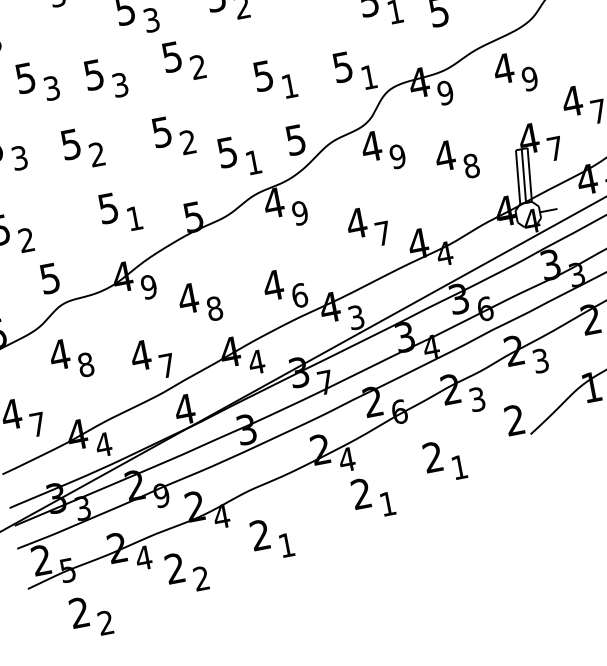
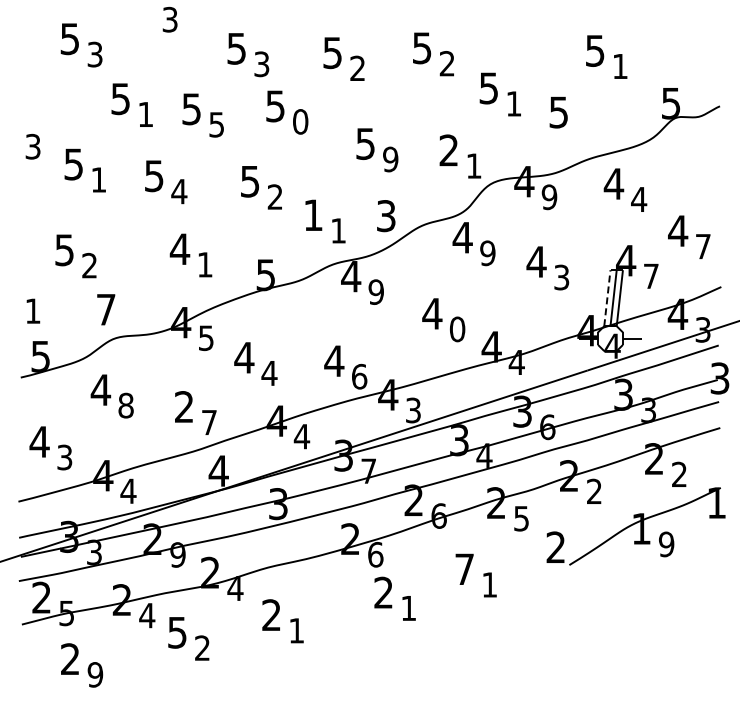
text: (198, 66) -> (300, 121), 2 -> 0
text: (342, 67) -> (448, 150), 5 -> 2
text: (530, 78) -> (639, 199), 9 -> 4
text: (121, 84) -> (217, 124), 3 -> 5
text: (289, 86) -> (390, 159), 1 -> 9
text: (51, 88) -> (145, 114), 3 -> 1
text: (295, 139) -> (386, 215), 5 -> 3
text: (227, 152) -> (313, 215), 5 -> 1
text: (97, 154) -> (179, 191), 2 -> 4
text: (19, 157) -> (98, 179), 3 -> 1
text: (471, 166) -> (561, 277), 8 -> 3
line: (518, 176) -> (607, 297), solid -> dashed
text: (107, 208) -> (179, 249), 5 -> 4
text: (383, 233) -> (457, 329), 7 -> 0
text: (50, 278) -> (106, 309), 5 -> 7
text: (148, 286) -> (205, 337), 9 -> 5
text: (214, 308) -> (269, 373), 8 -> 4
text: (140, 355) -> (184, 406), 4 -> 2
text: (540, 360) -> (594, 491), 3 -> 2
text: (477, 398) -> (521, 517), 3 -> 5
text: (37, 424) -> (64, 457), 7 -> 3
text: (432, 456) -> (464, 568), 2 -> 7
text: (346, 459) -> (375, 554), 4 -> 6
text: (175, 568) -> (177, 632), 2 -> 5
text: (105, 622) -> (95, 674), 2 -> 9

